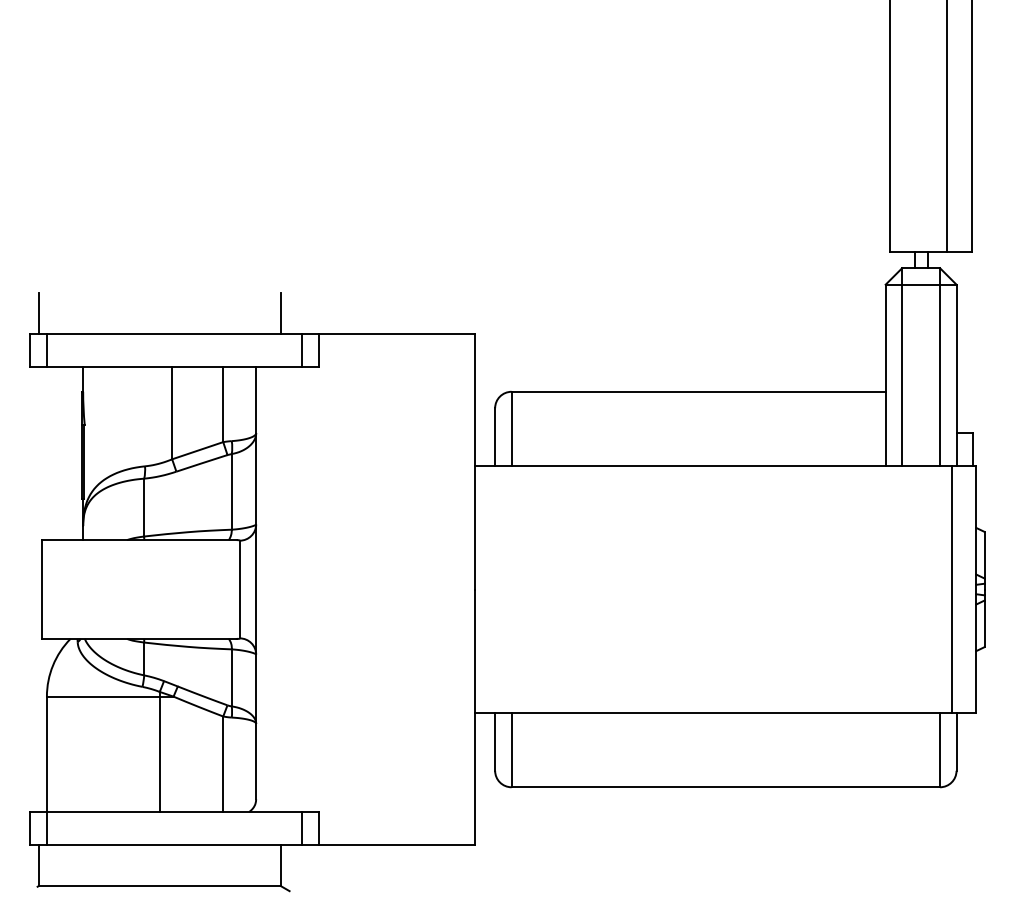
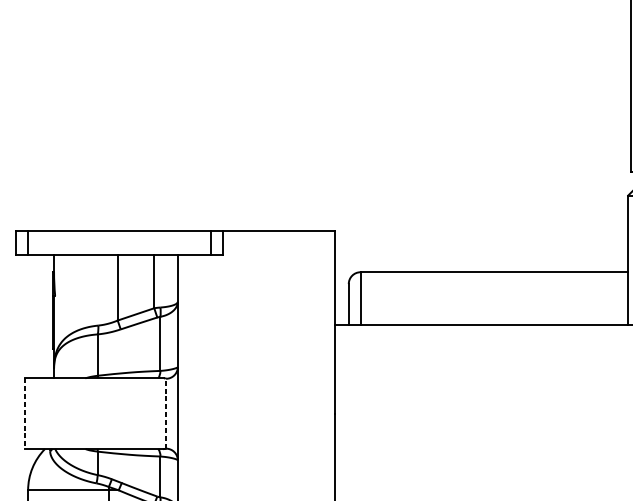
line: (38, 313) -> (22, 216), removed
line: (280, 313) -> (195, 216), removed
line: (239, 589) -> (165, 413), solid -> dashed
line: (41, 590) -> (24, 414), solid -> dashed

